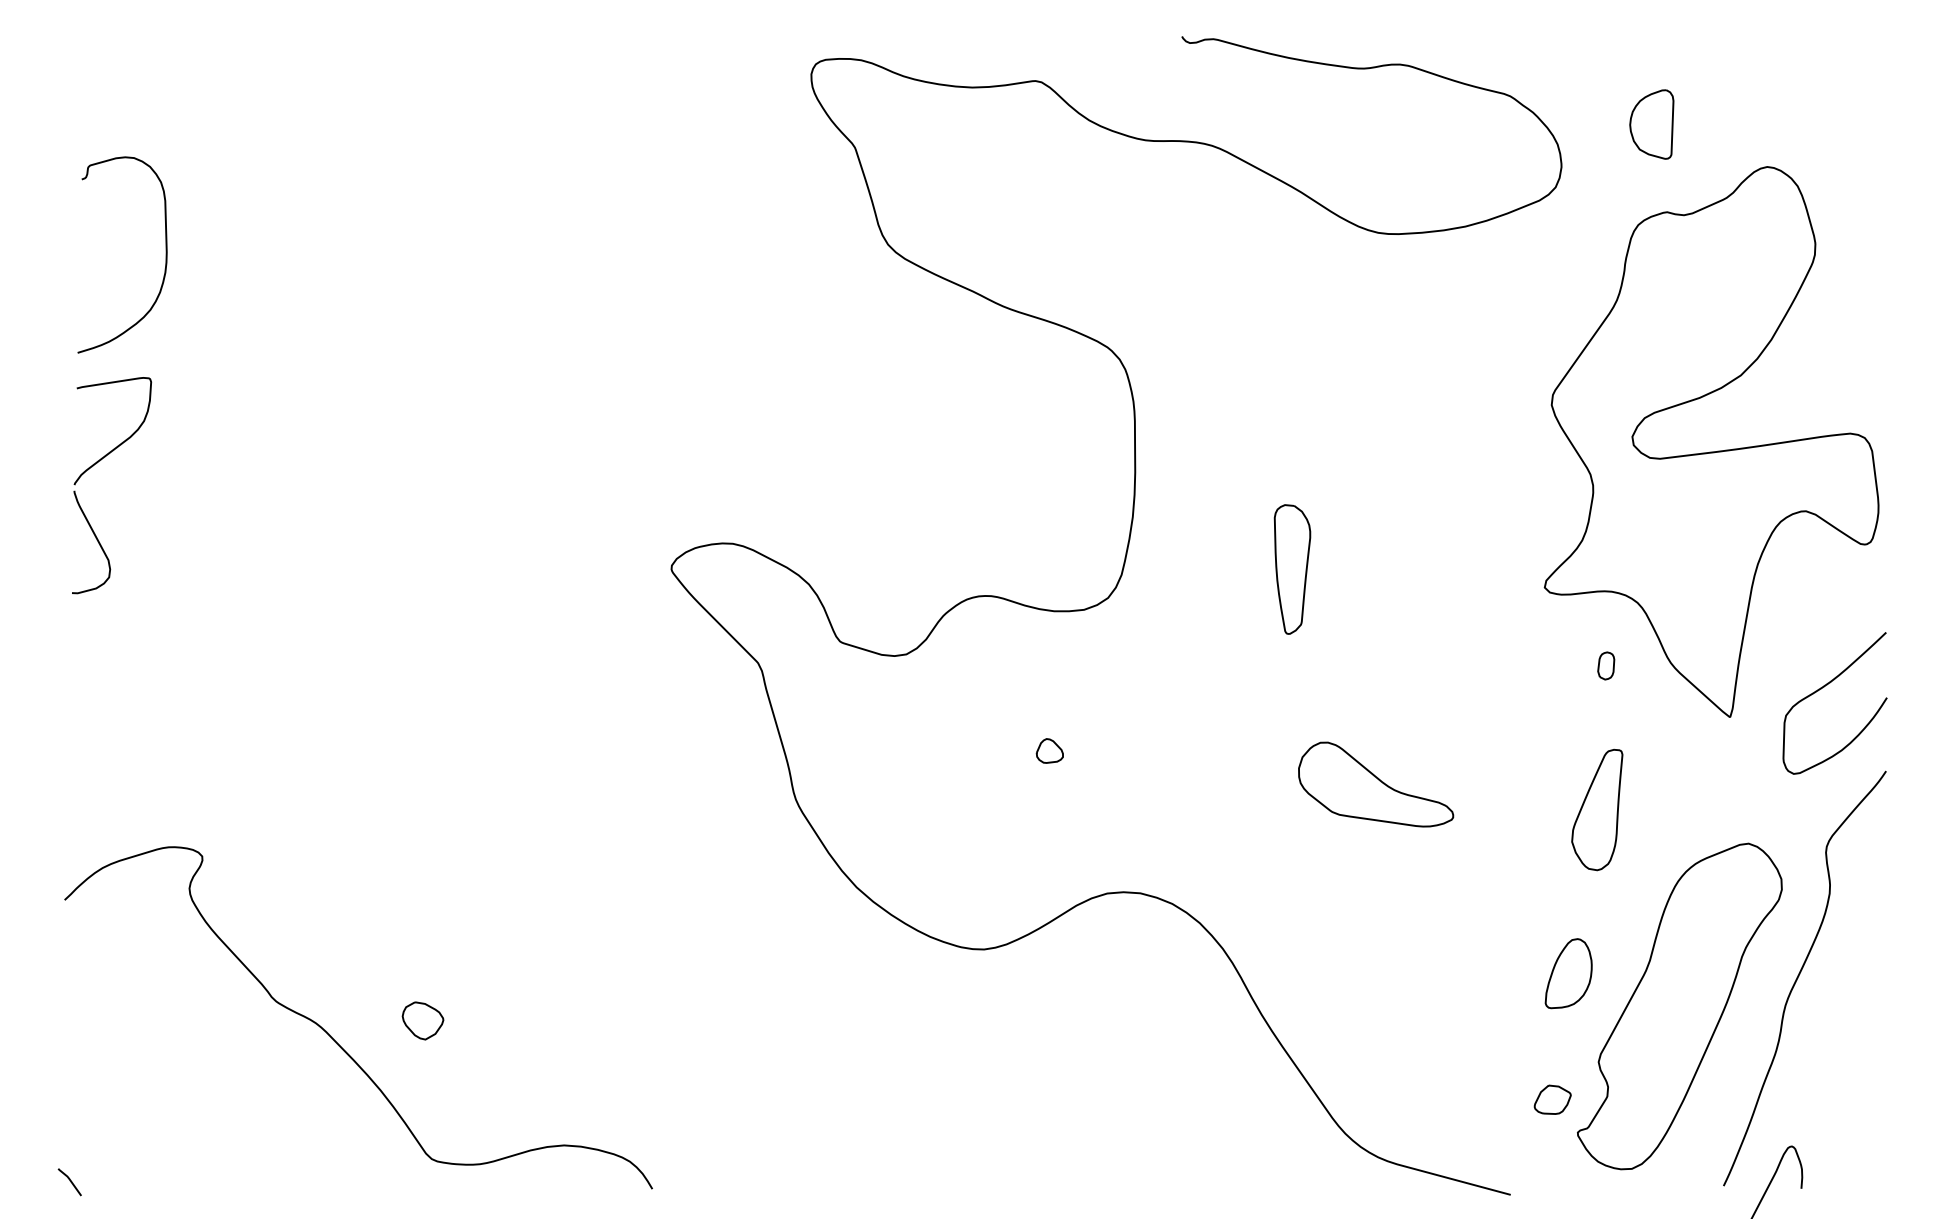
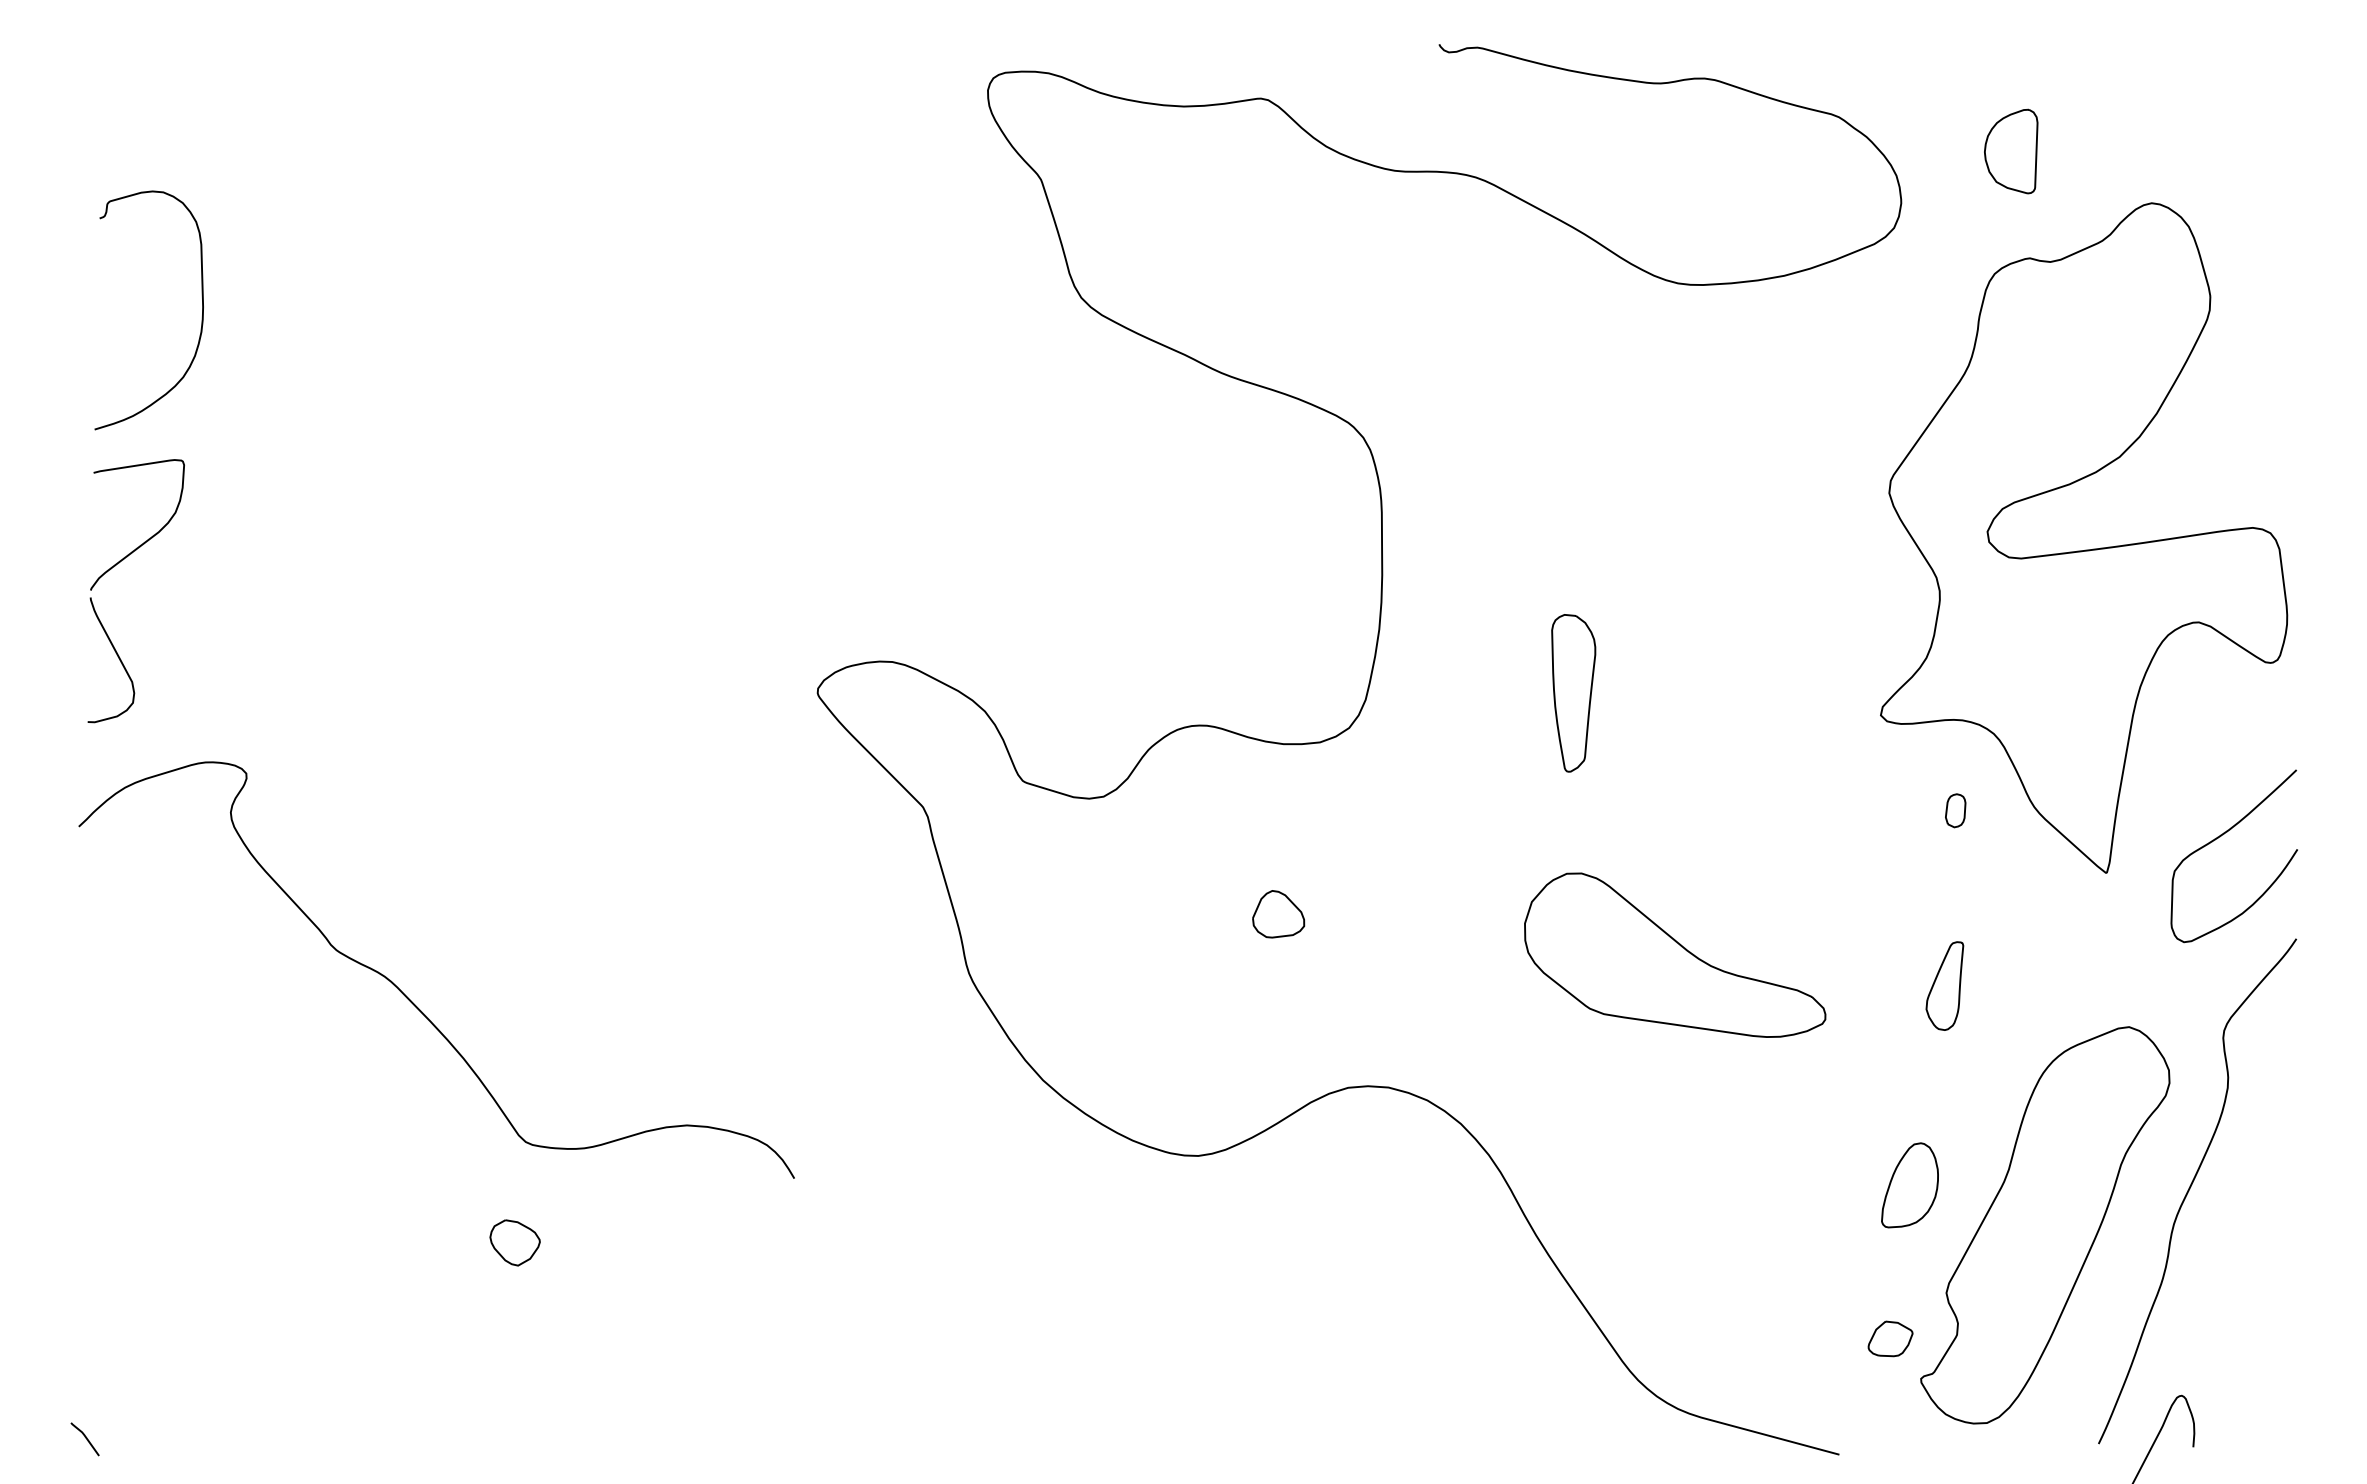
part: (1049, 750) -> (1277, 913), size x1.6
part: (1376, 784) -> (1675, 955), size x1.6
part: (1597, 809) -> (1945, 985), size x0.6
curve: (335, 1040) -> (408, 997), moved

